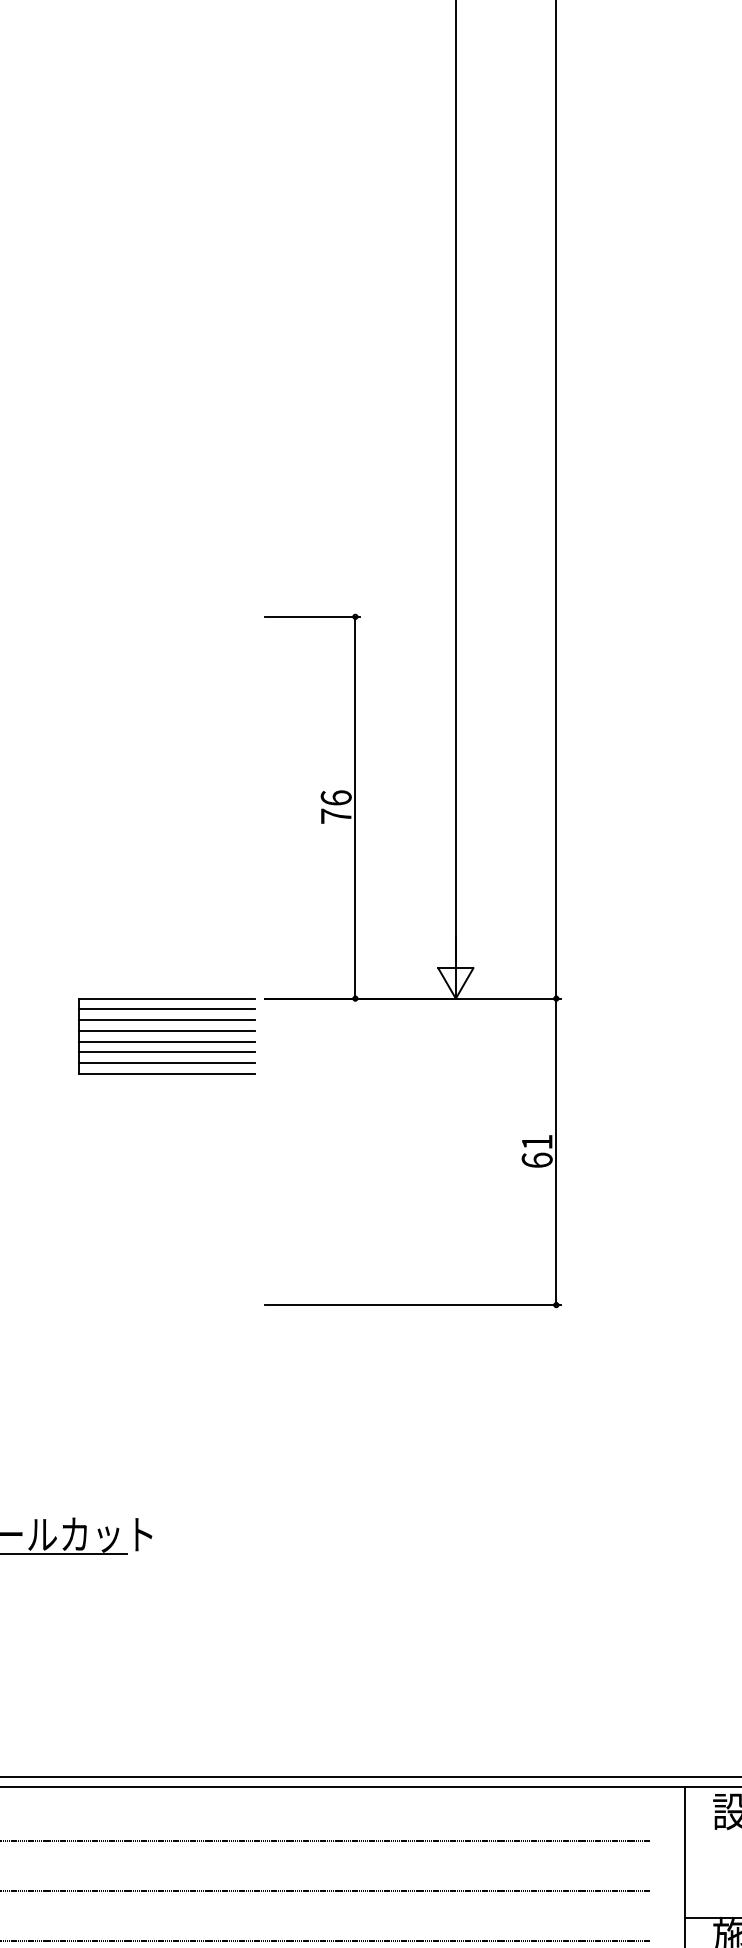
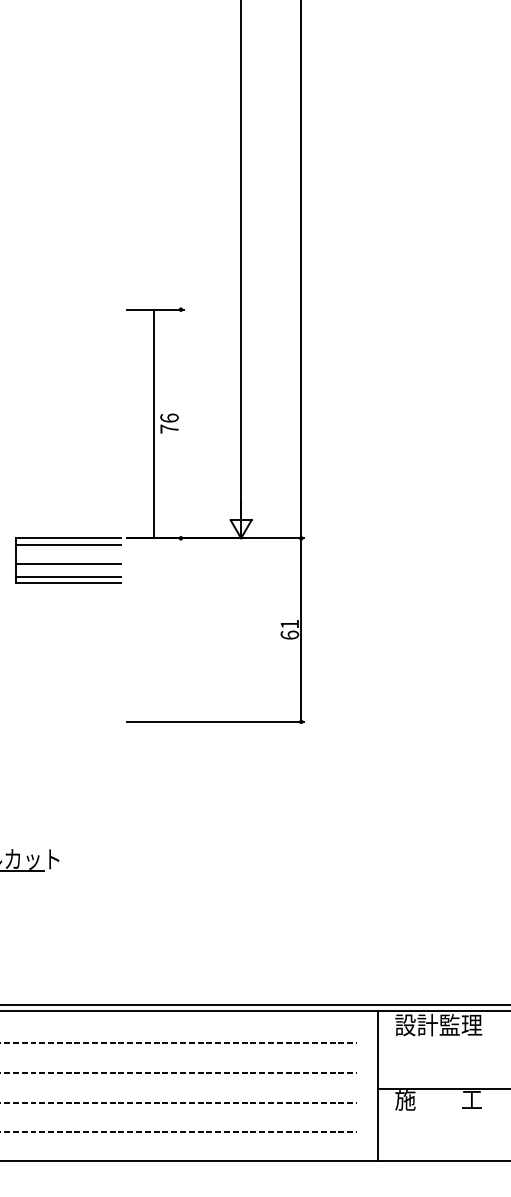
line: (354, 806) -> (153, 423), moved
line: (165, 1020) -> (67, 551), removed
line: (165, 1030) -> (67, 557), removed
line: (165, 1052) -> (67, 570), removed

